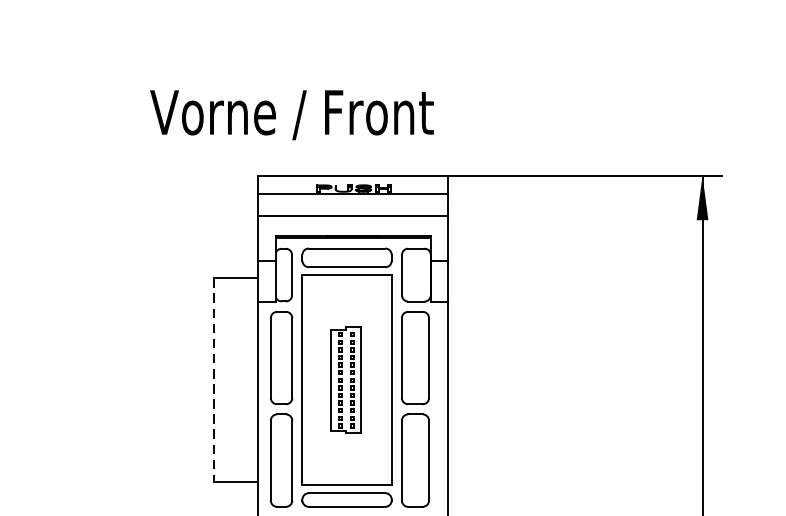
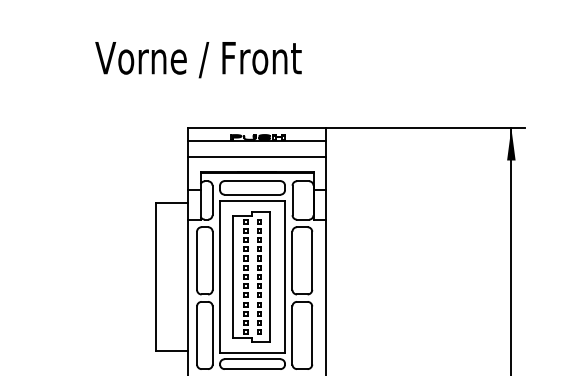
text: (292, 115) -> (198, 60), moved
part: (345, 379) -> (251, 276), size x1.67
line: (213, 380) -> (155, 277), dashed -> solid

